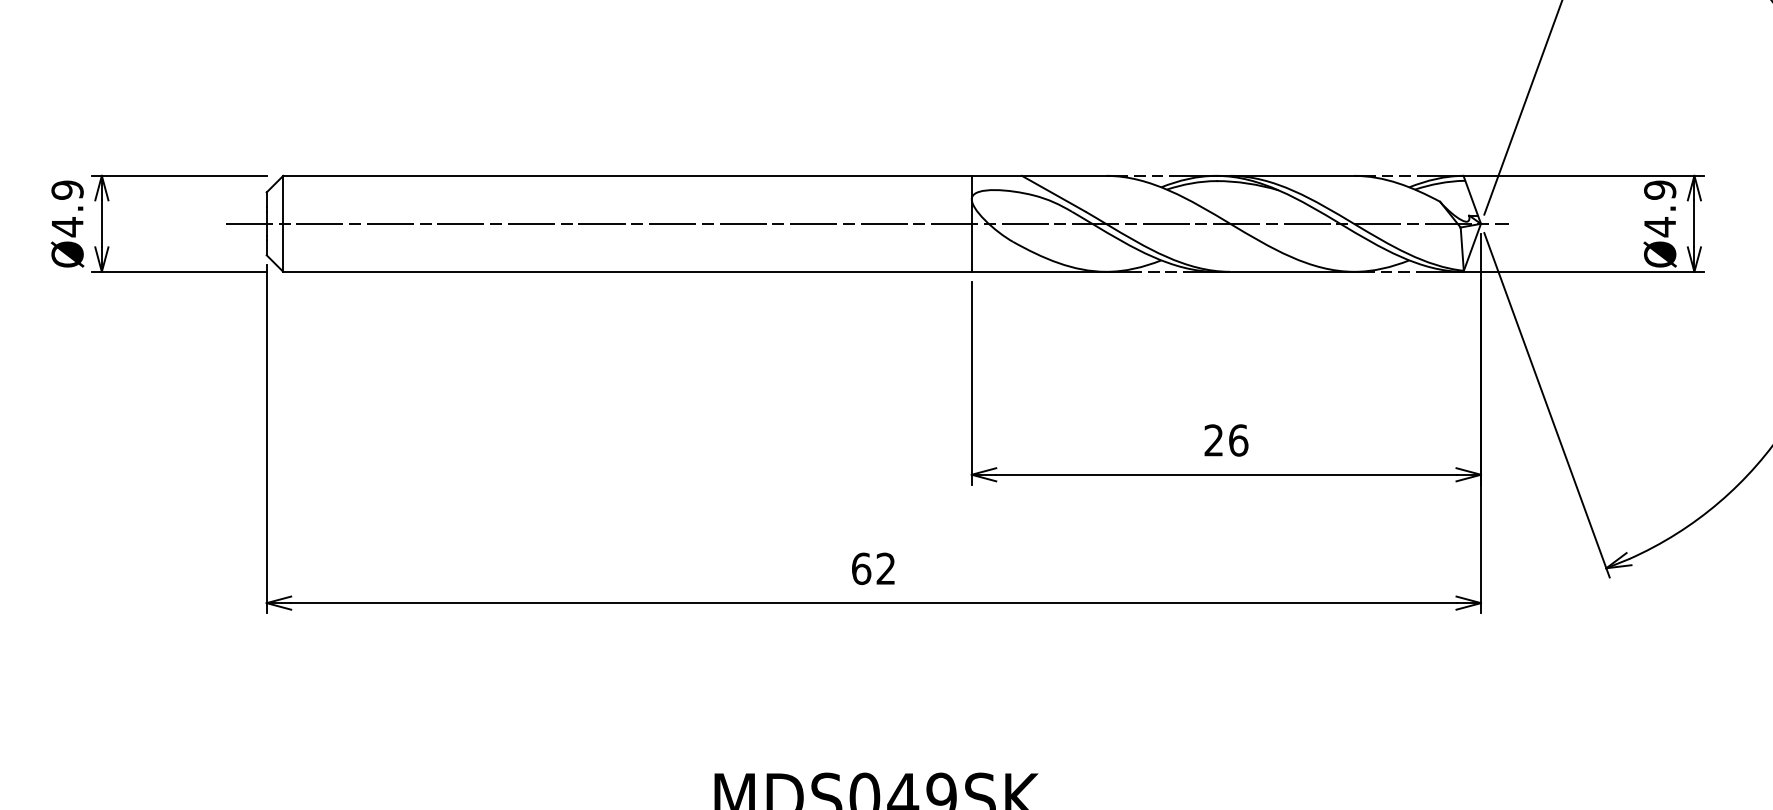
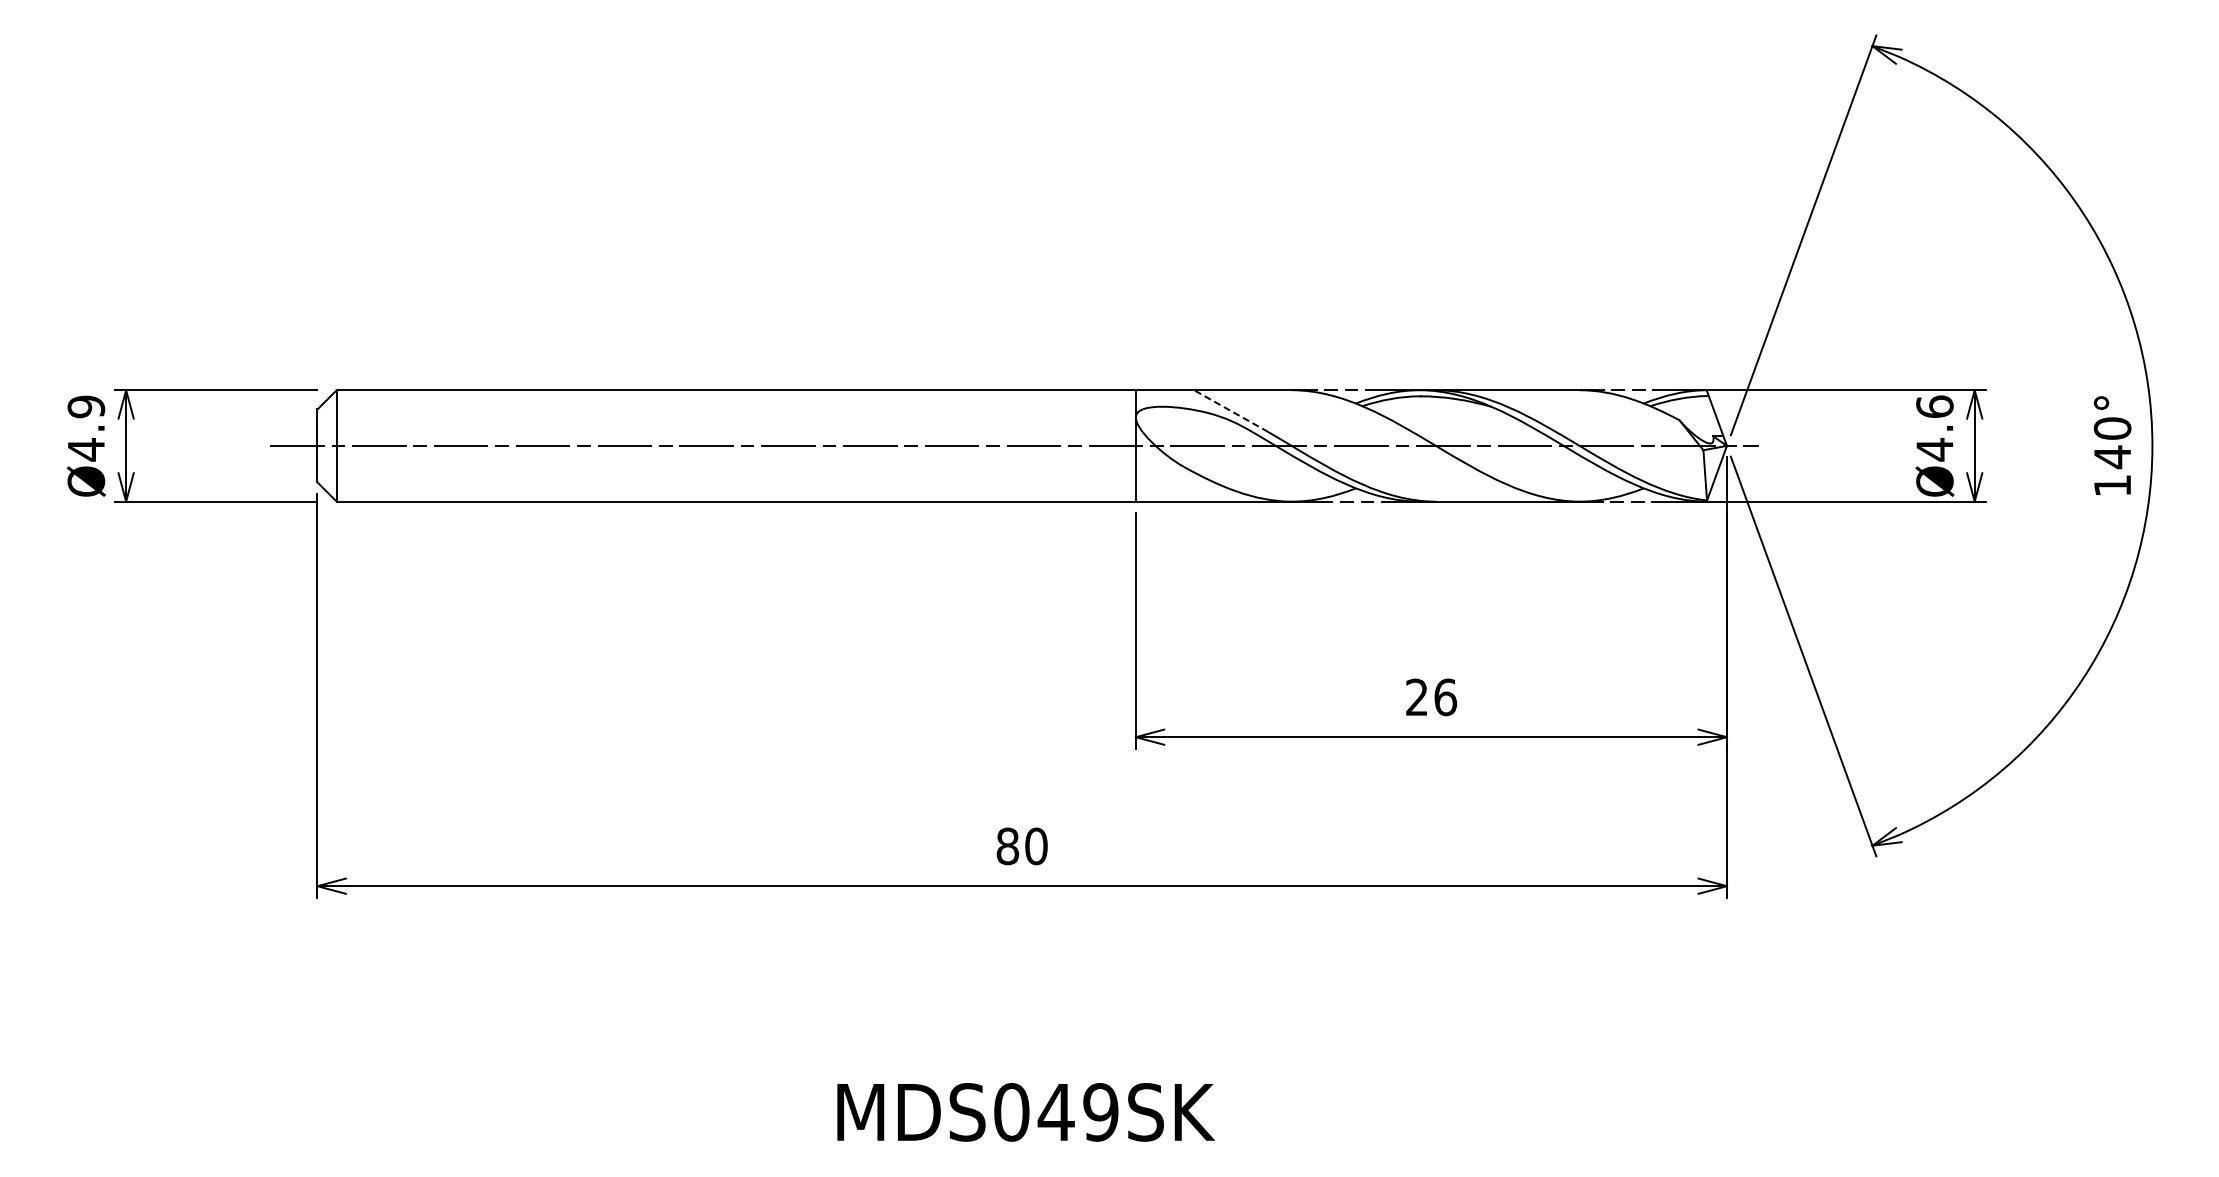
text: (1659, 189) -> (1934, 406), Ø4.9 -> Ø4.6
line: (1054, 194) -> (1231, 411), solid -> dashed
text: (873, 568) -> (1021, 846), 62 -> 80

